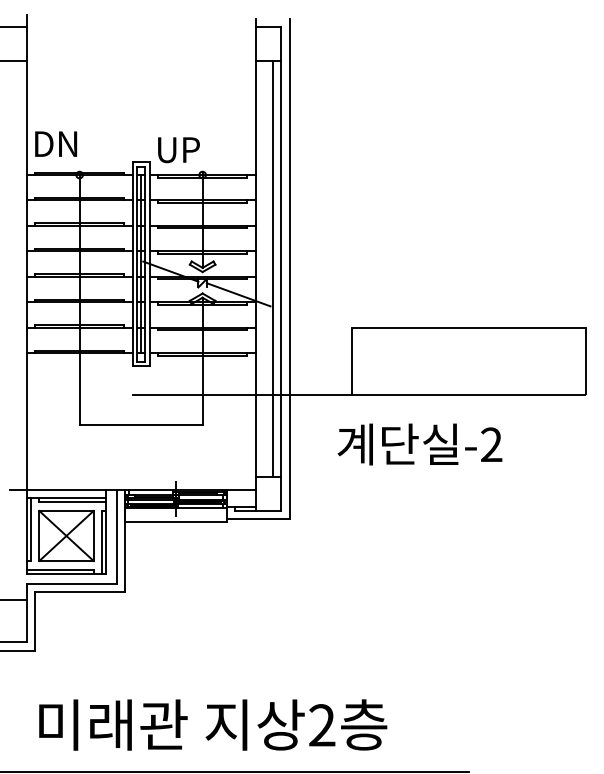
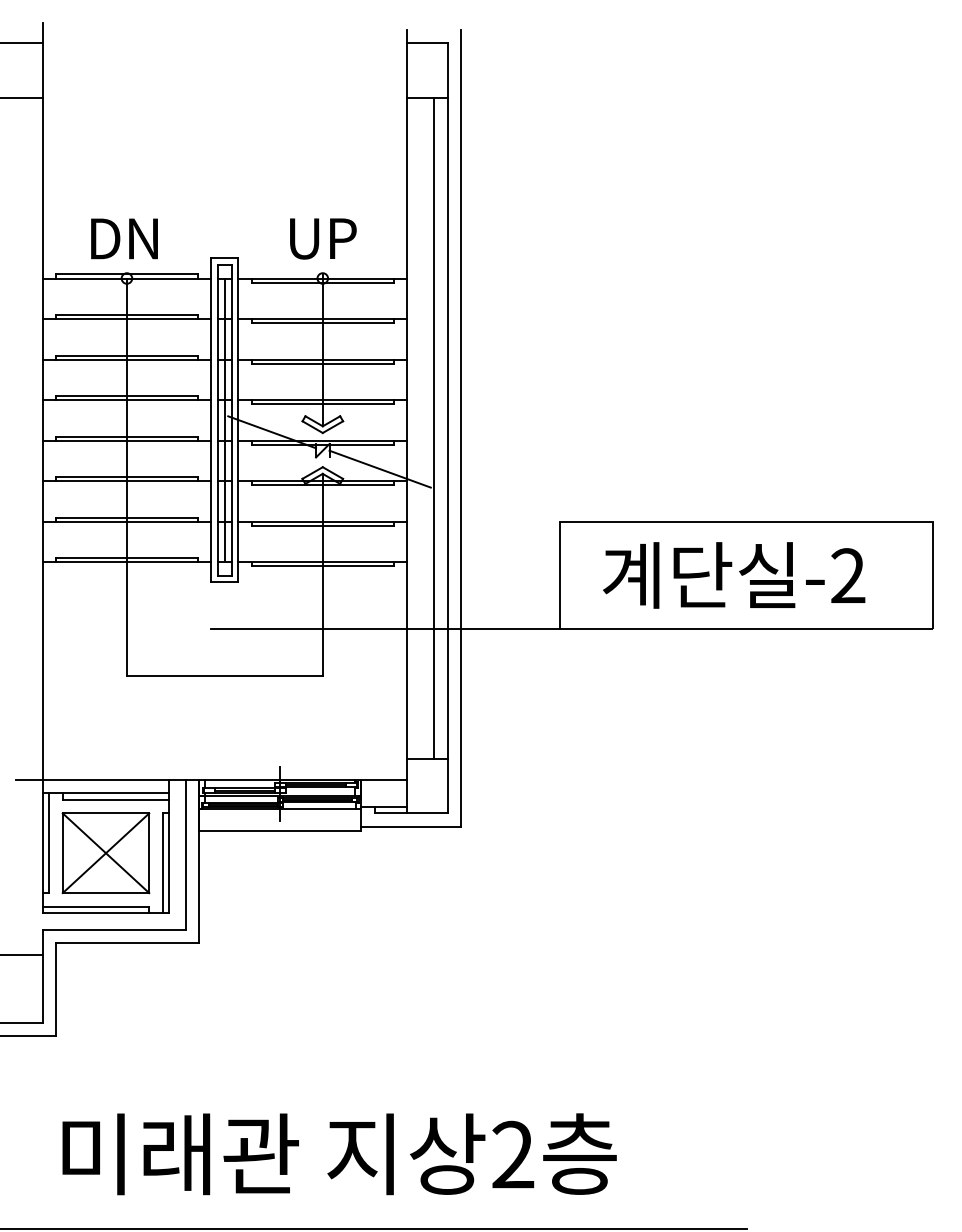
text: (56, 143) -> (125, 237), moved
text: (178, 150) -> (322, 239), moved
text: (419, 444) -> (733, 575), moved

